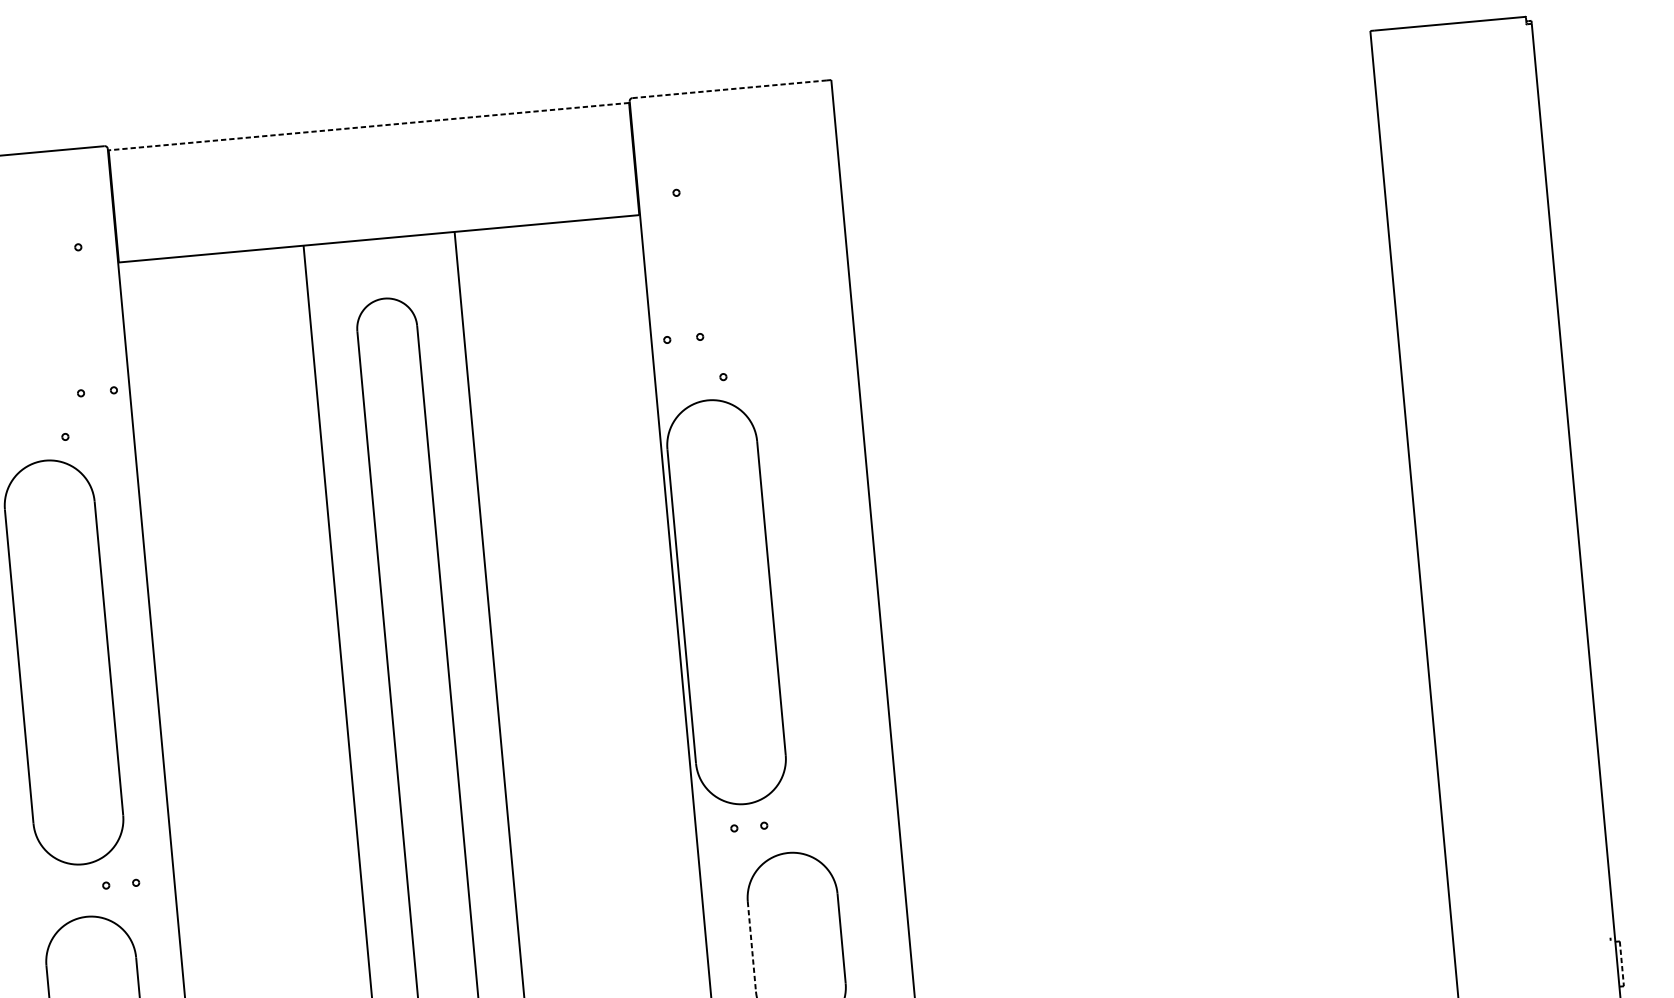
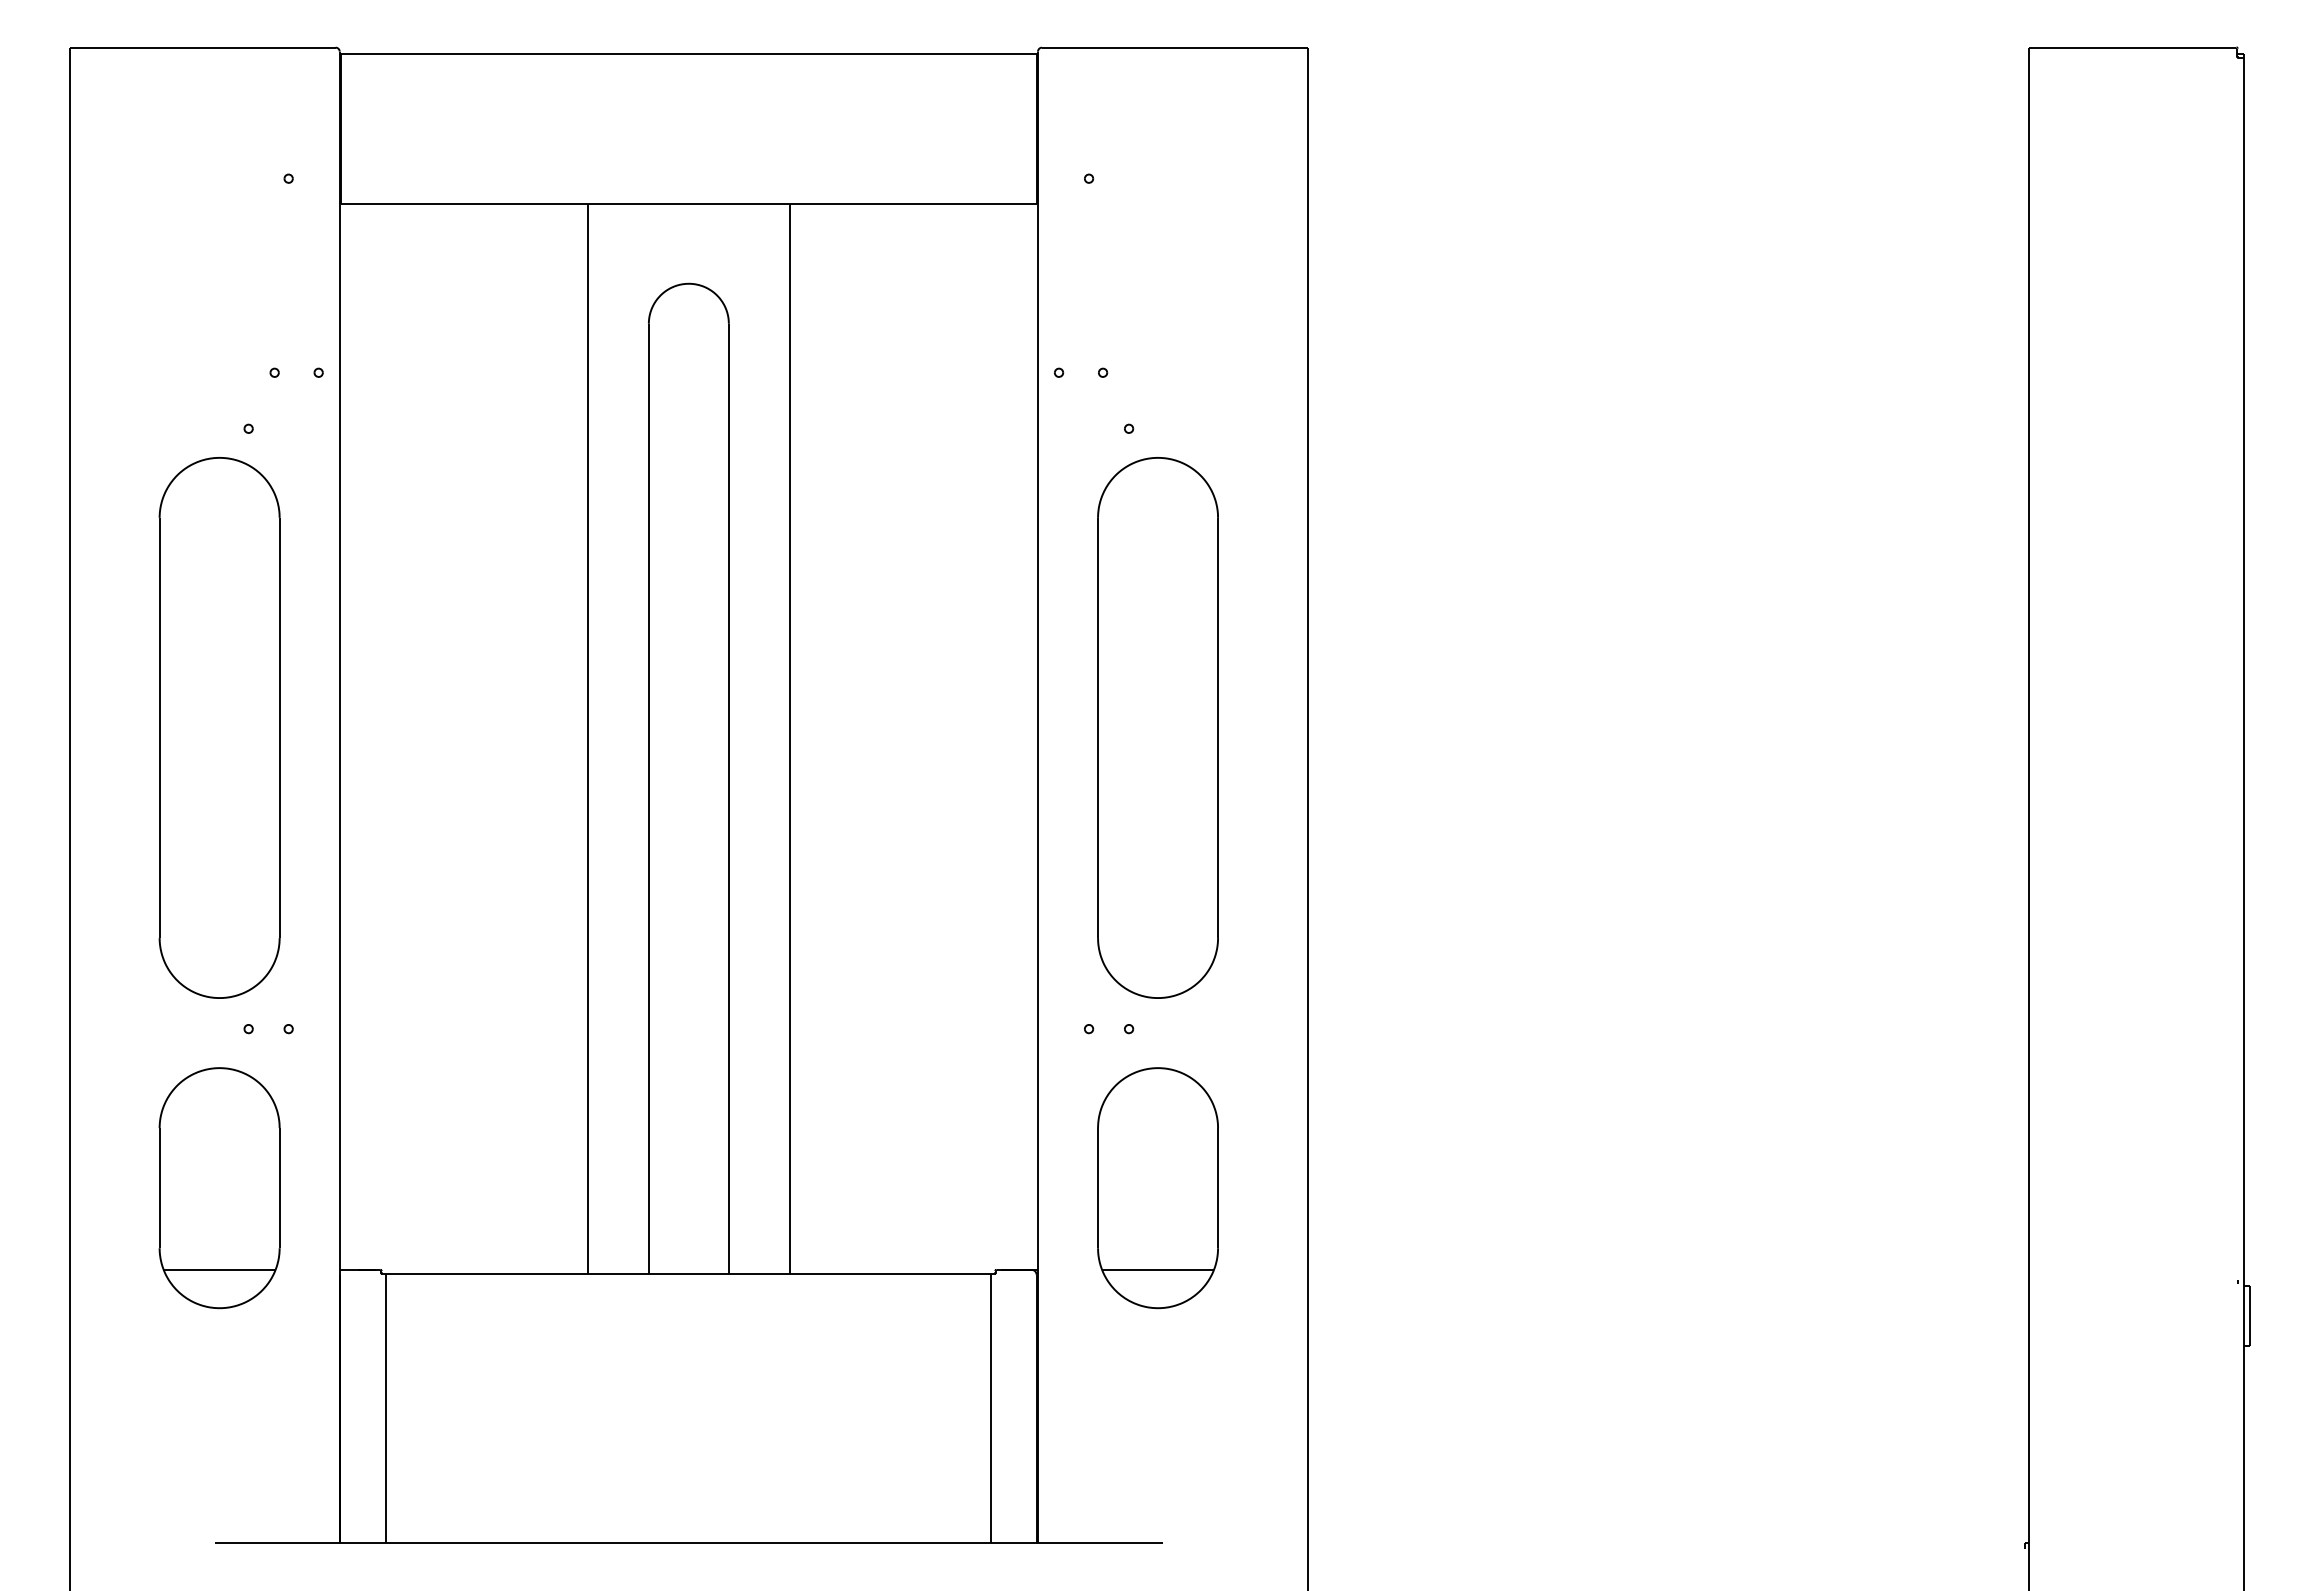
line: (729, 89) -> (1171, 47), dashed -> solid
line: (368, 126) -> (688, 53), dashed -> solid
part: (726, 601) -> (1157, 727), moved
line: (752, 946) -> (1098, 1188), dashed -> solid
line: (1621, 964) -> (2250, 1316), dashed -> solid

